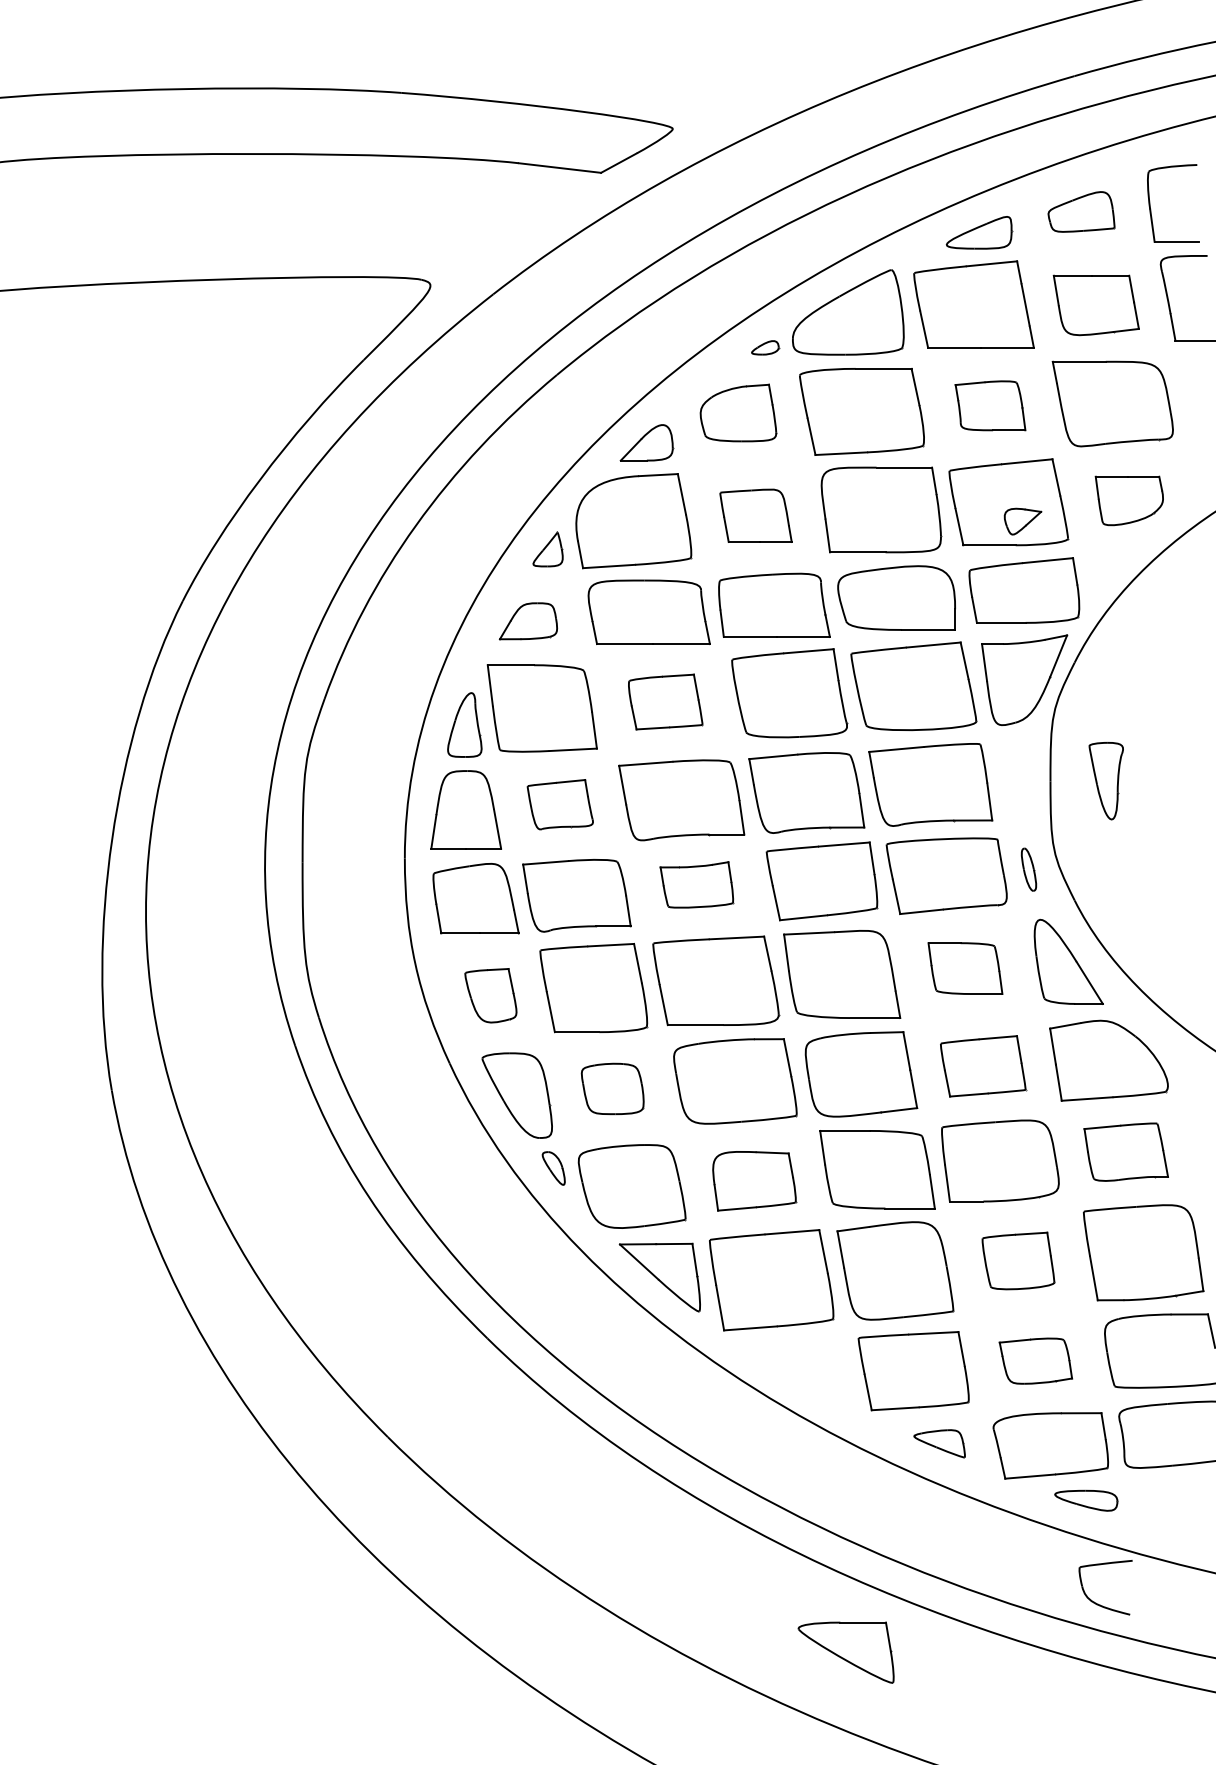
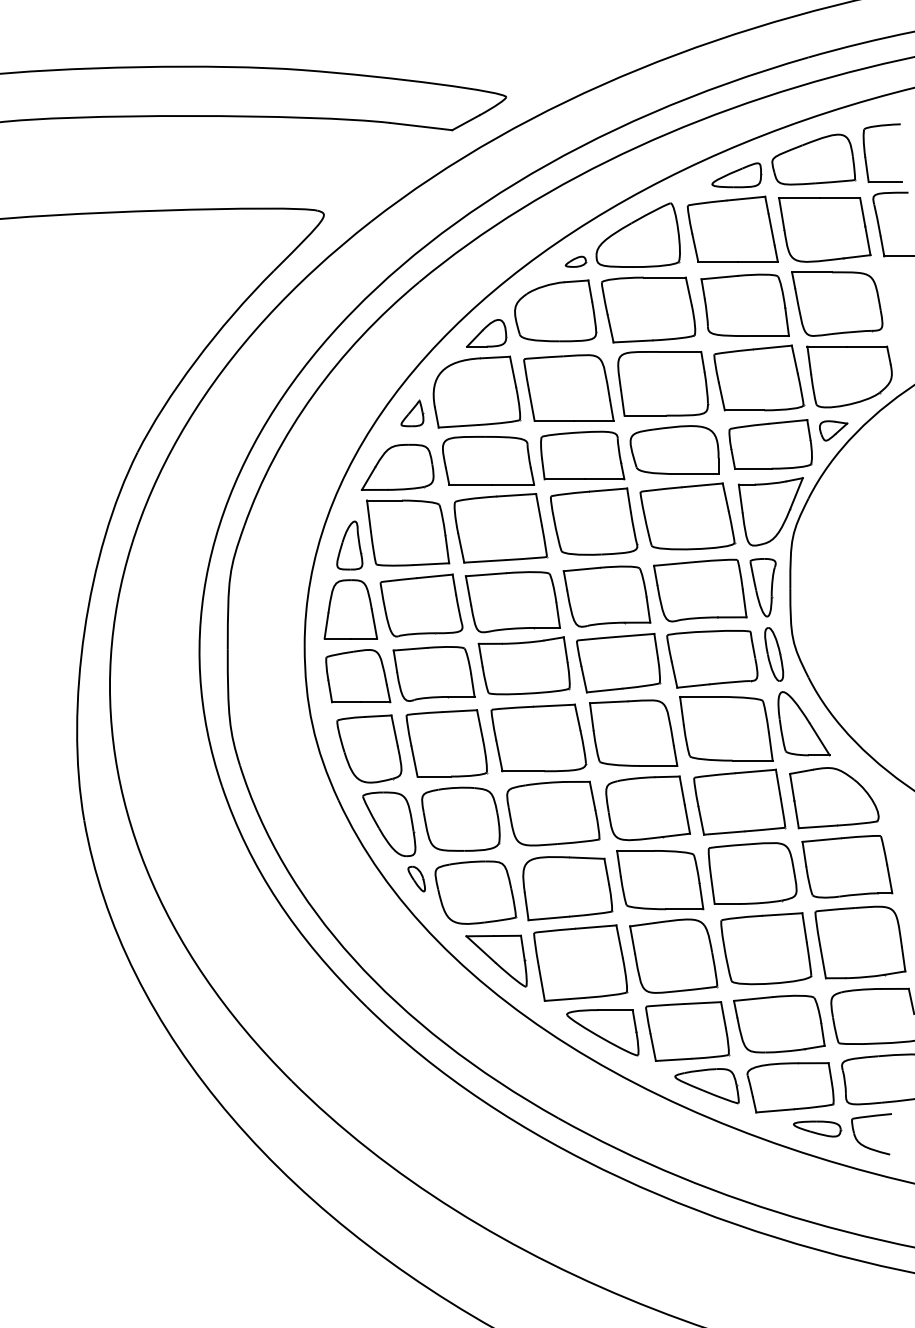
part: (1081, 211) -> (813, 159), size x1.67
part: (1096, 305) -> (824, 229), size x1.43
part: (990, 405) -> (745, 305), size x1.67
part: (738, 412) -> (555, 310), size x1.43
part: (1129, 500) -> (849, 376), size x1.67
part: (755, 515) -> (568, 387), size x1.67
part: (1022, 521) -> (833, 430), moved
part: (528, 621) -> (397, 467), size x1.67
part: (665, 701) -> (500, 527), size x1.67
part: (1105, 781) -> (762, 588), moved
part: (560, 804) -> (421, 605), size x1.67
part: (1028, 869) -> (773, 654), size x1.67
part: (696, 884) -> (524, 665), size x1.67
part: (965, 968) -> (726, 728), size x1.67
part: (490, 995) -> (369, 748), size x1.67
part: (983, 1066) -> (739, 802), size x1.43
part: (612, 1088) -> (460, 818), size x1.67
part: (1125, 1152) -> (846, 867), size x1.43
part: (754, 1181) -> (567, 888), size x1.43
part: (1018, 1260) -> (766, 948), size x1.67
part: (1035, 1360) -> (779, 1023), size x1.67
part: (939, 1443) -> (706, 1085), size x1.67
part: (1098, 1603) -> (866, 1146), moved
part: (845, 1652) -> (602, 1032), moved

